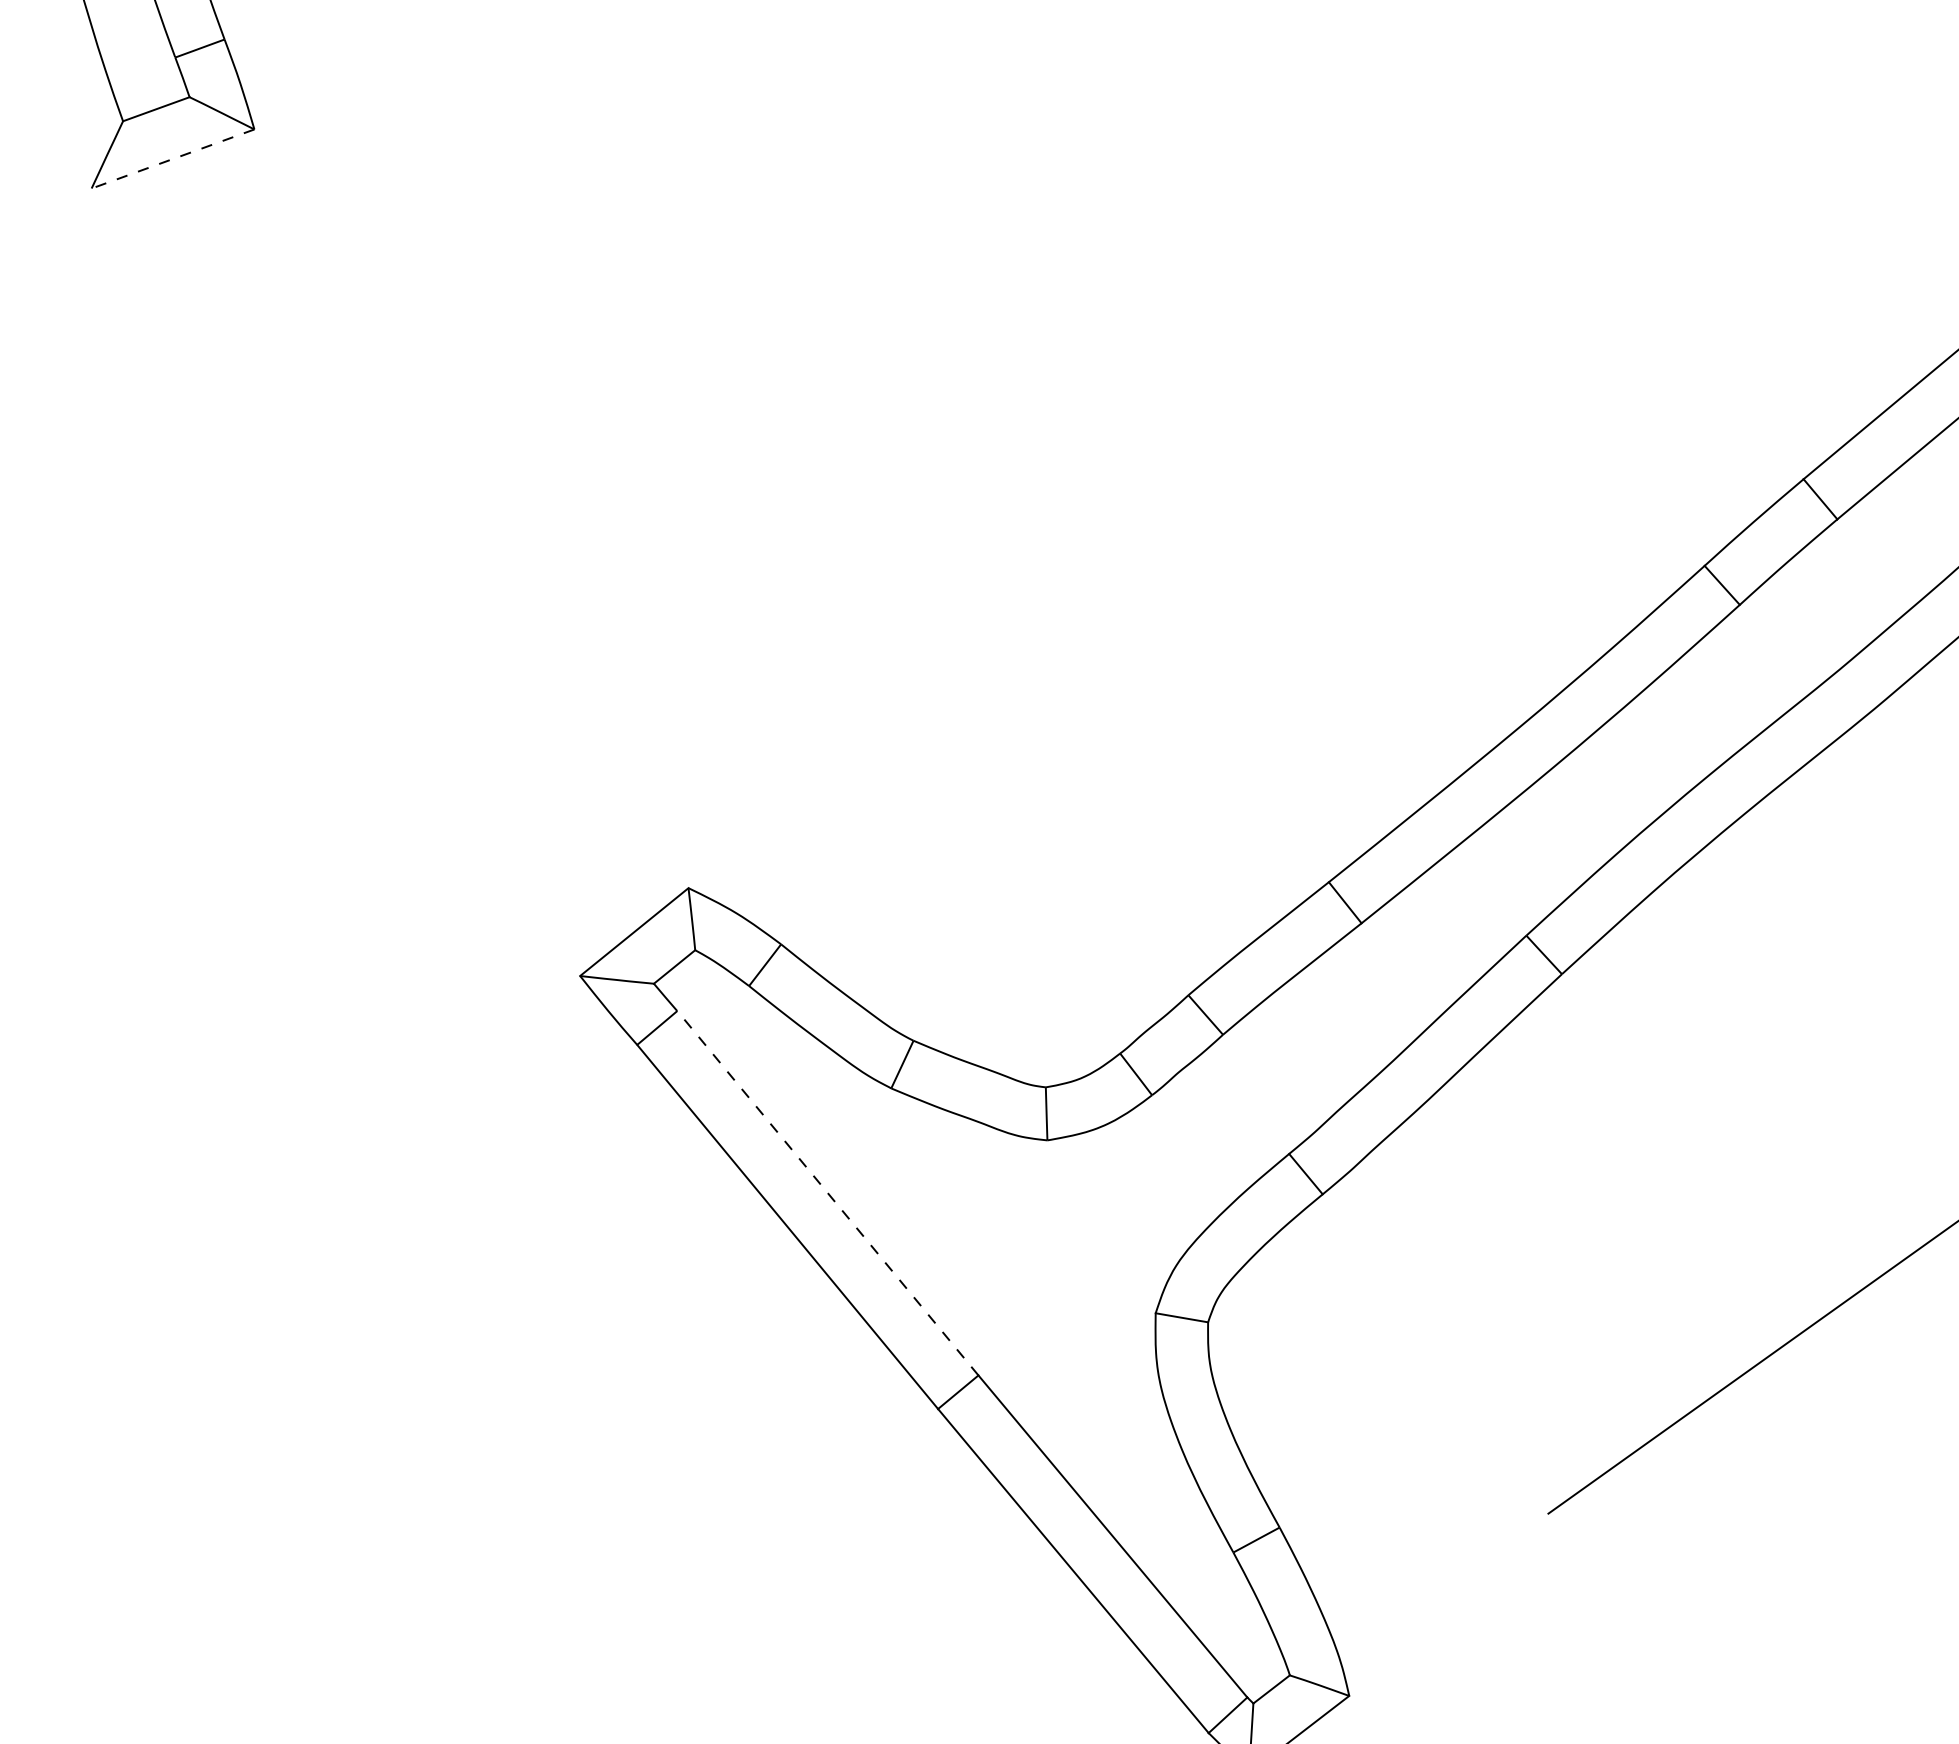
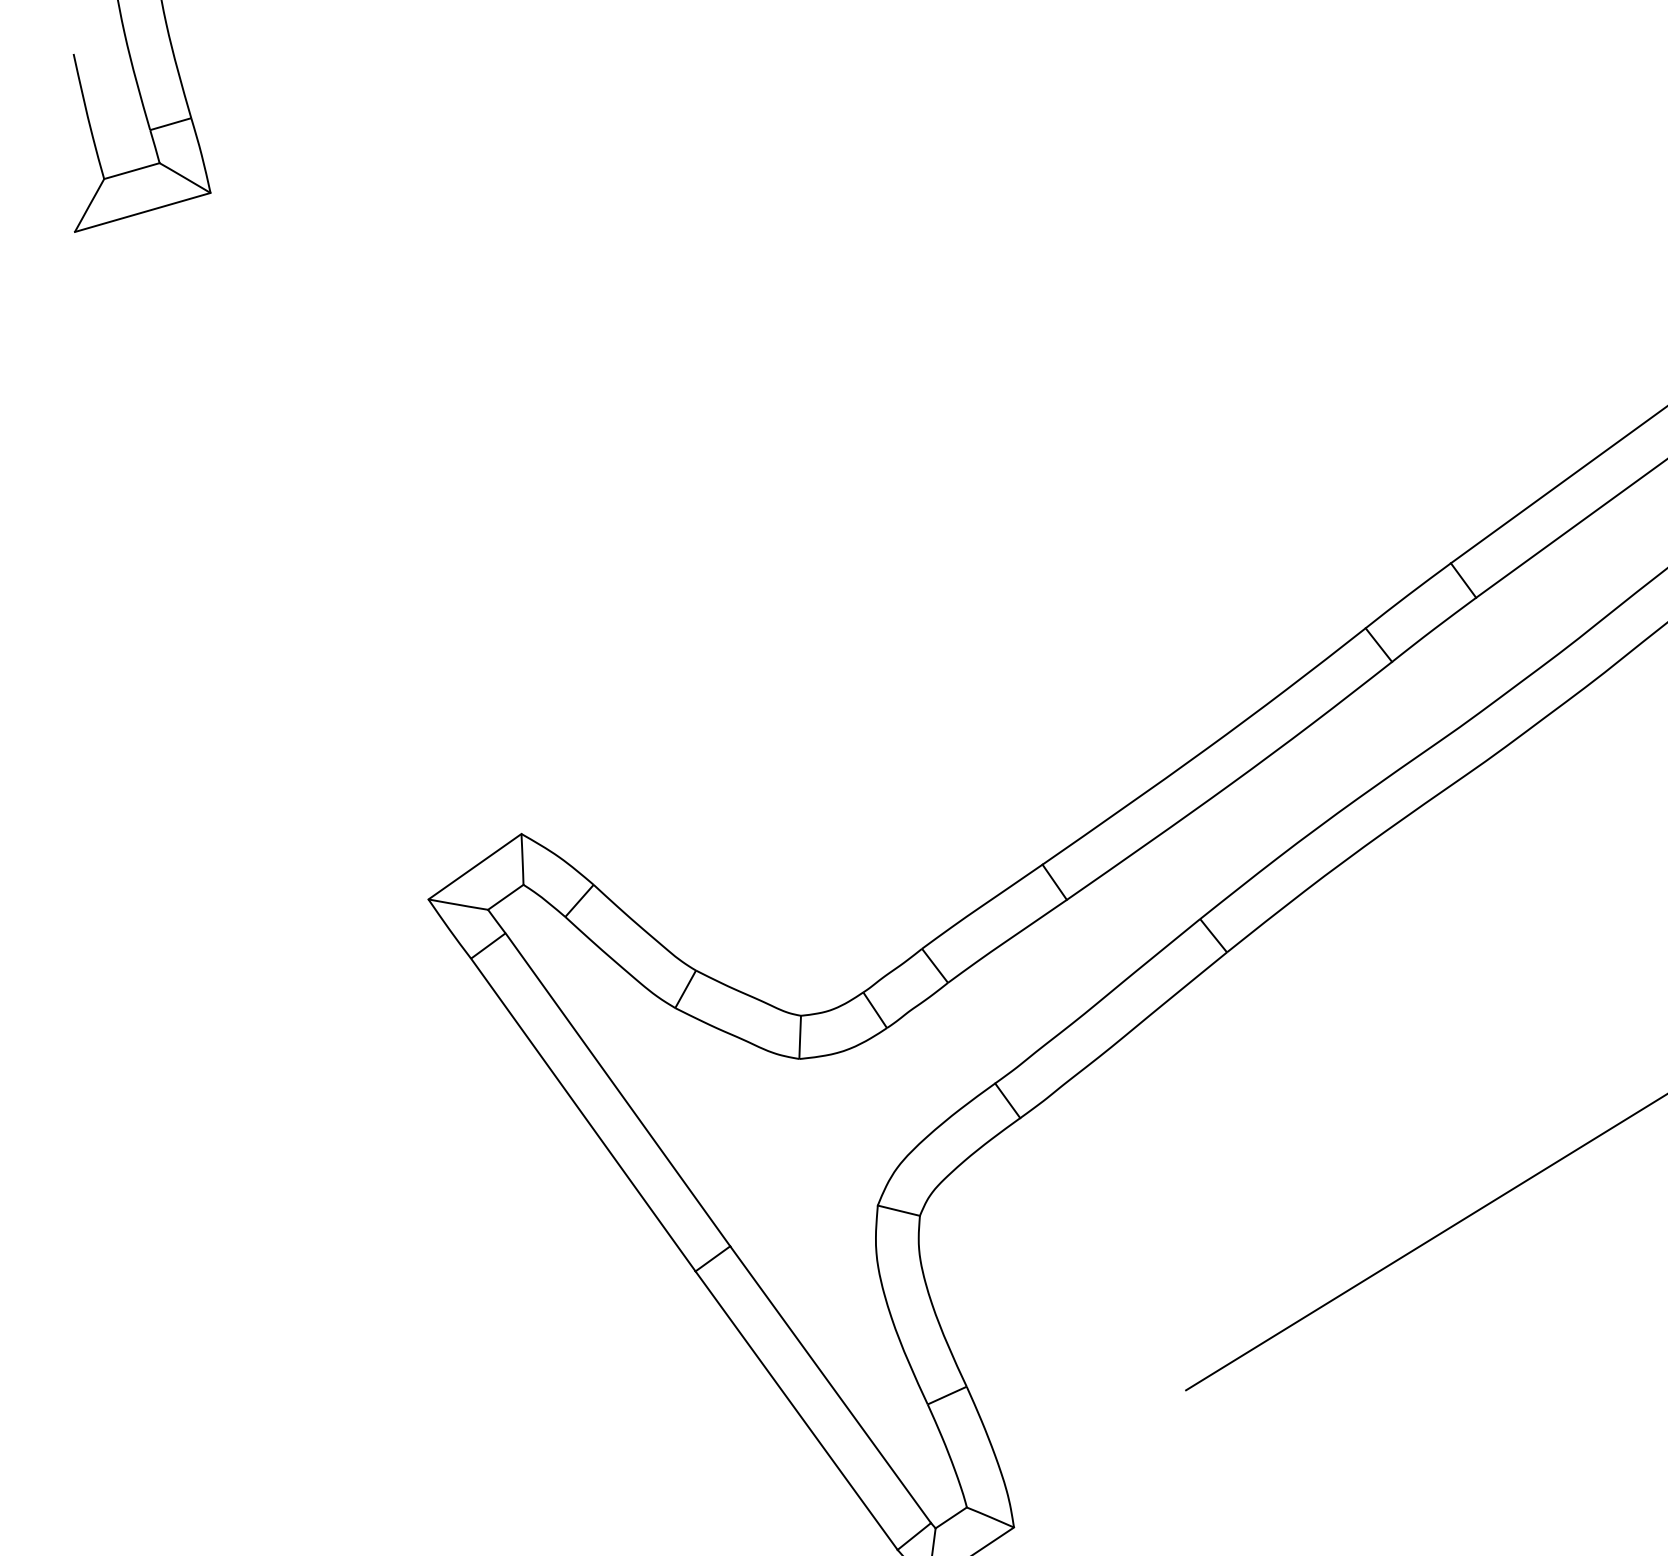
line: (172, 159) -> (142, 212), dashed -> solid
line: (827, 1192) -> (617, 1089), dashed -> solid

